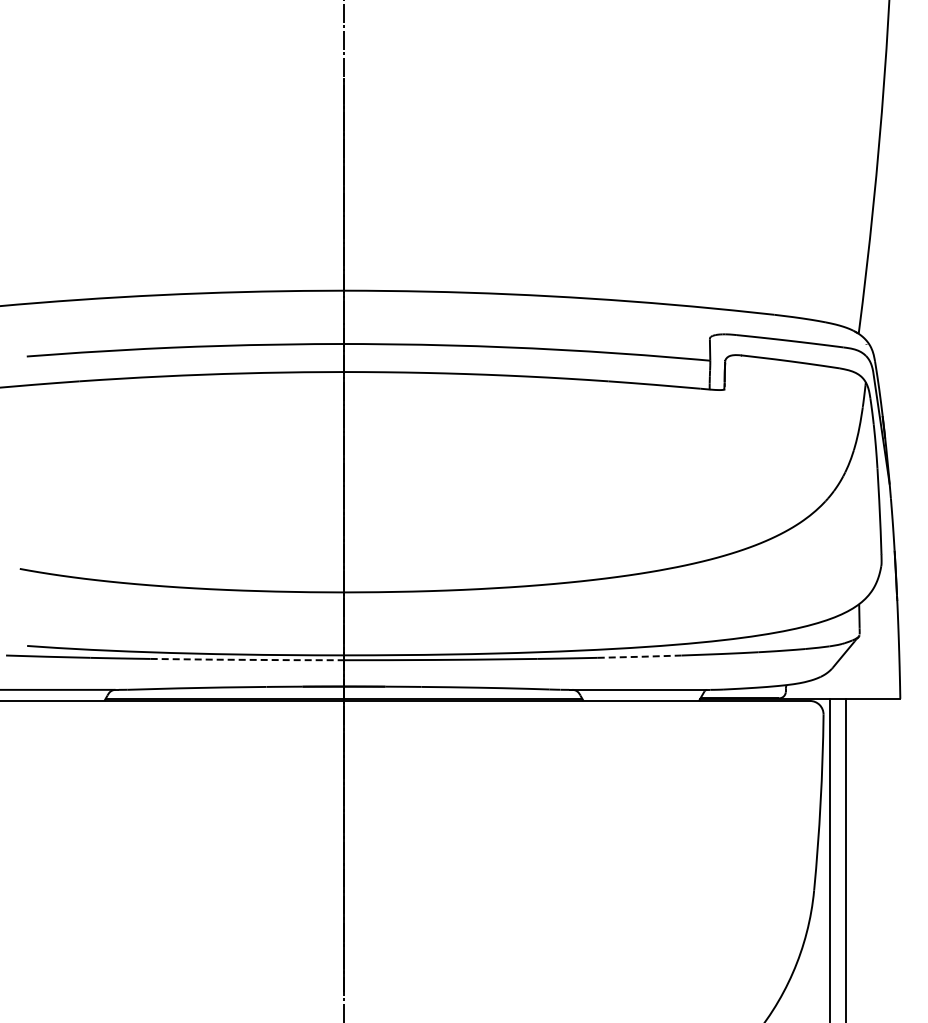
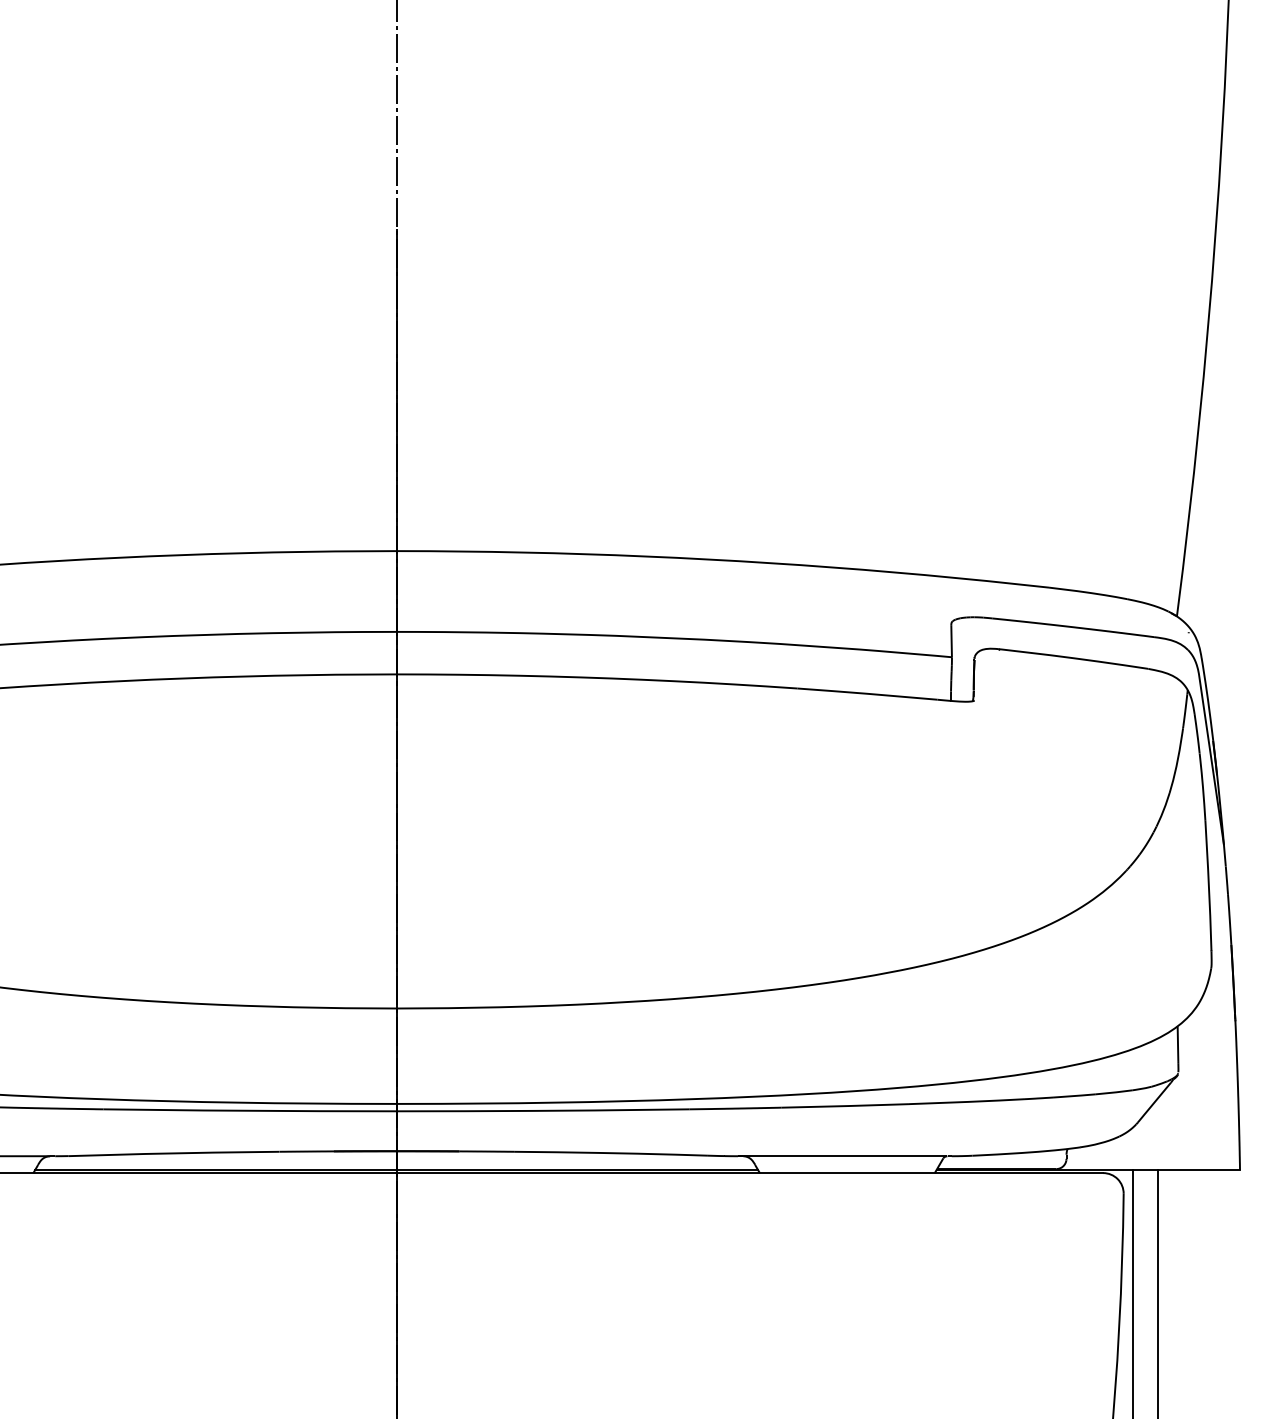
line: (640, 656) -> (846, 1105), dashed -> solid
line: (247, 659) -> (250, 1110), dashed -> solid

